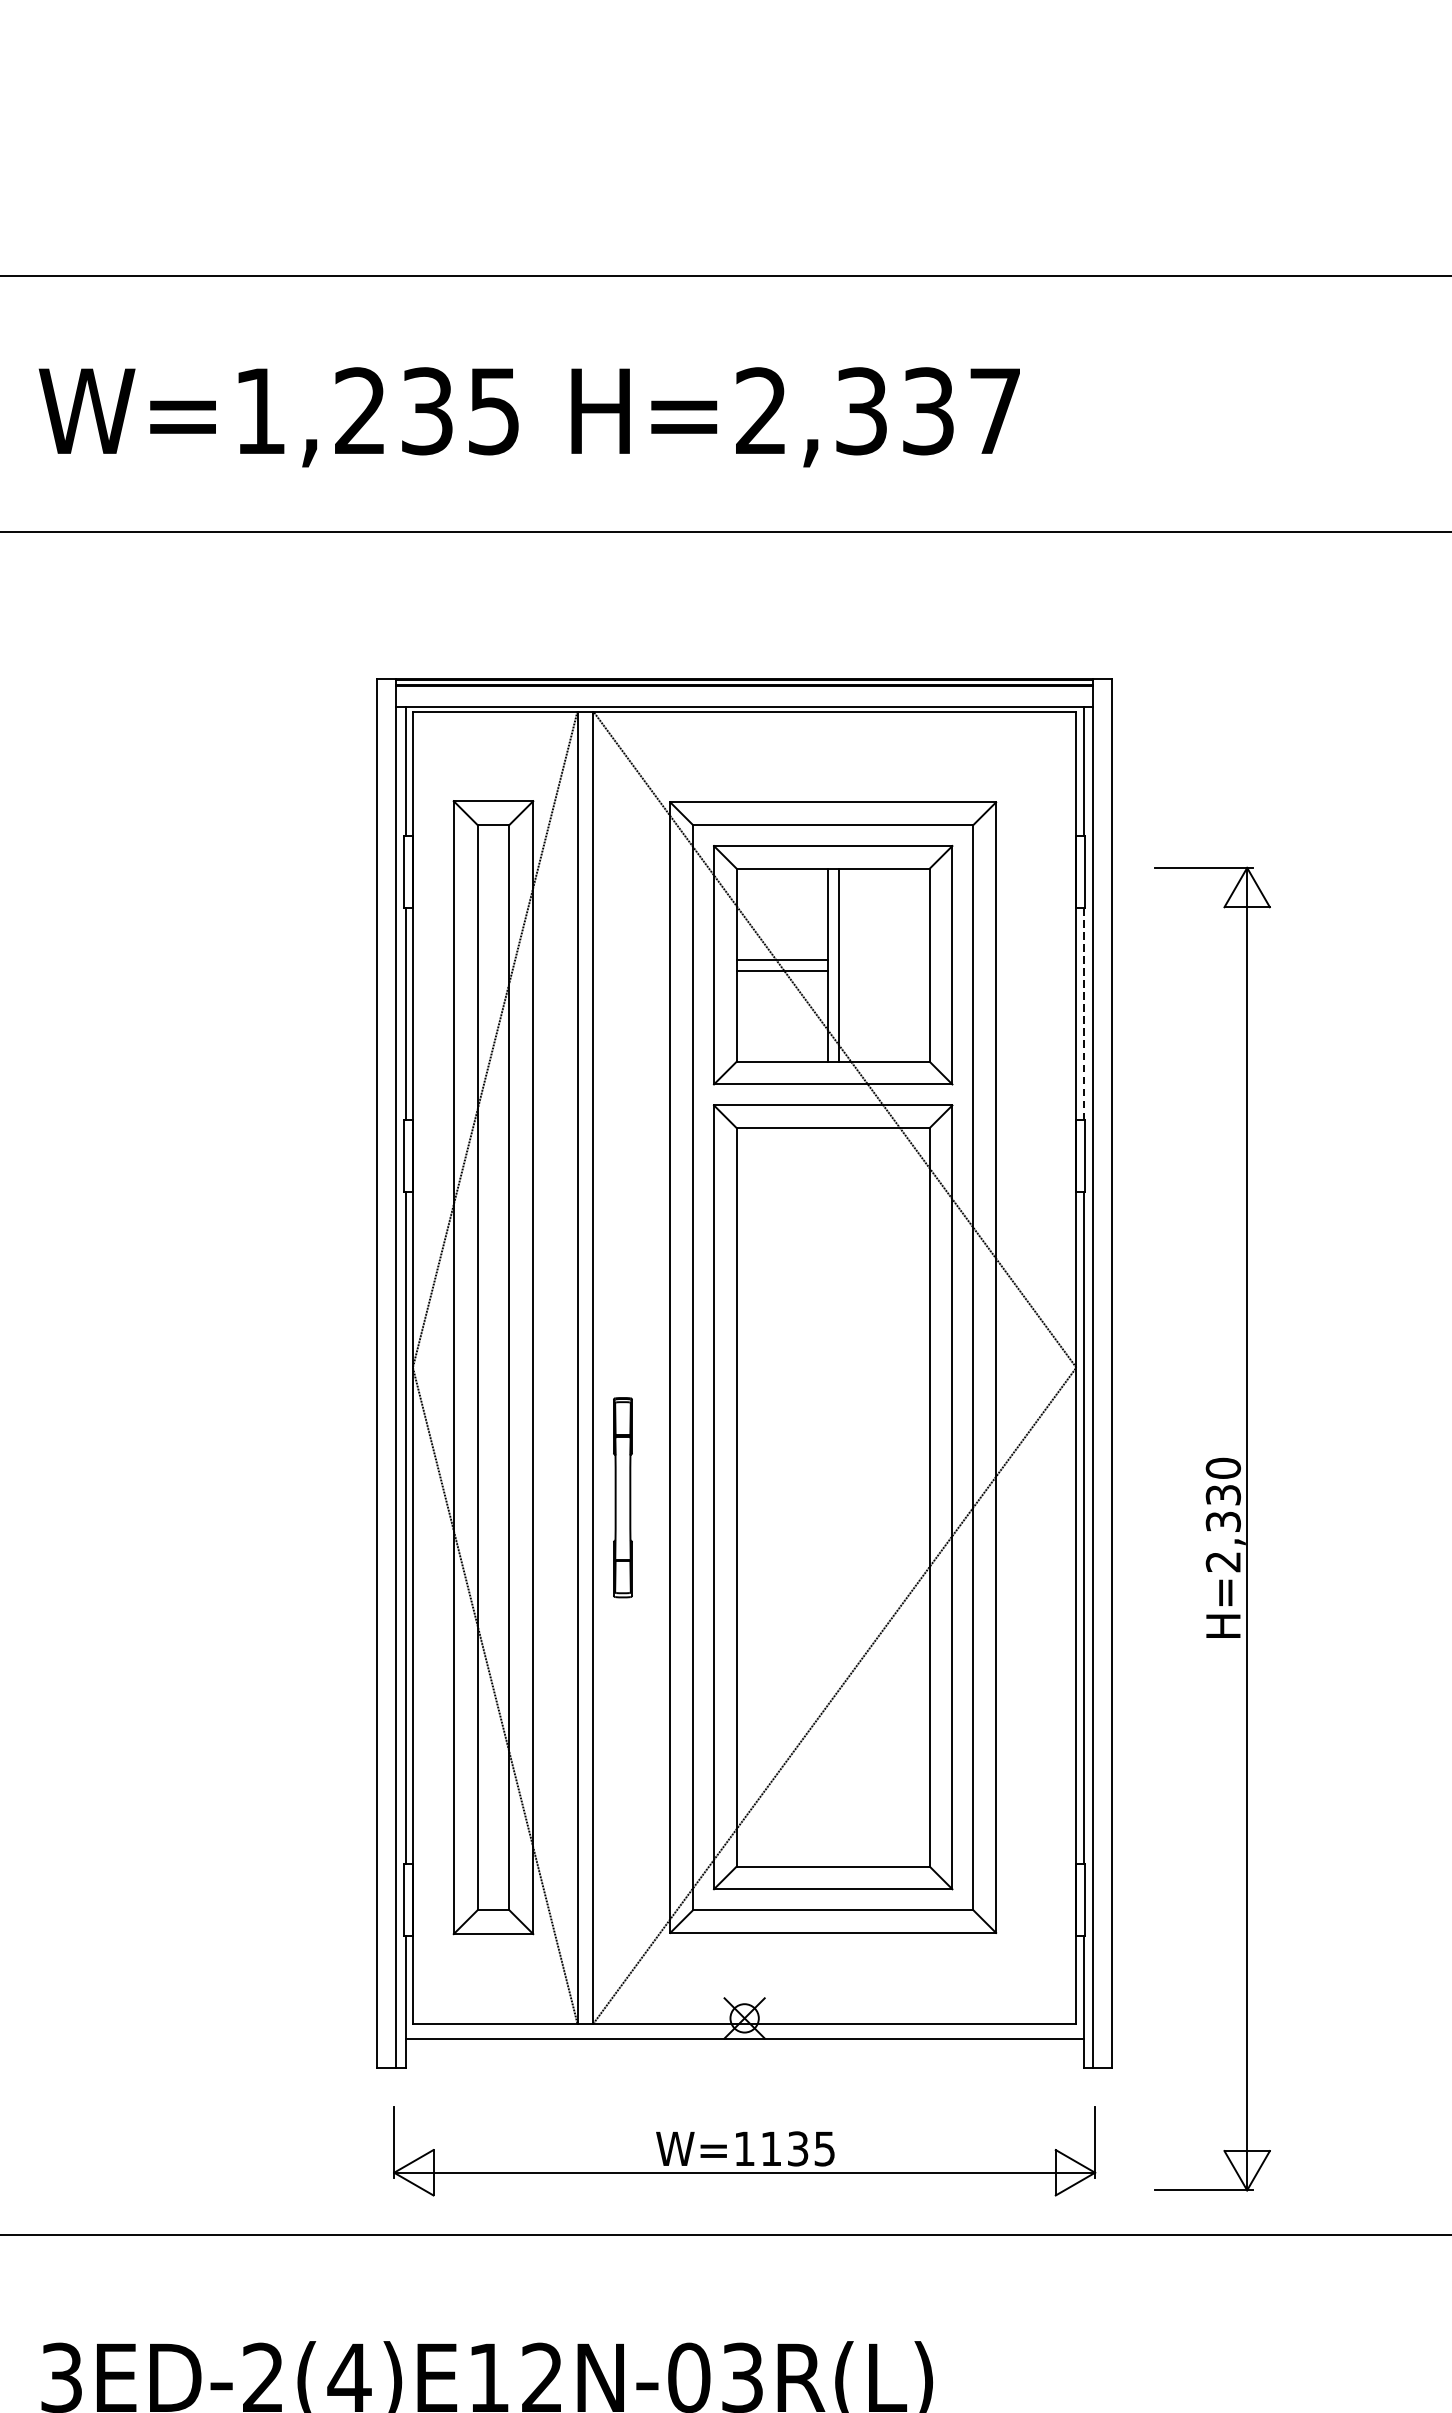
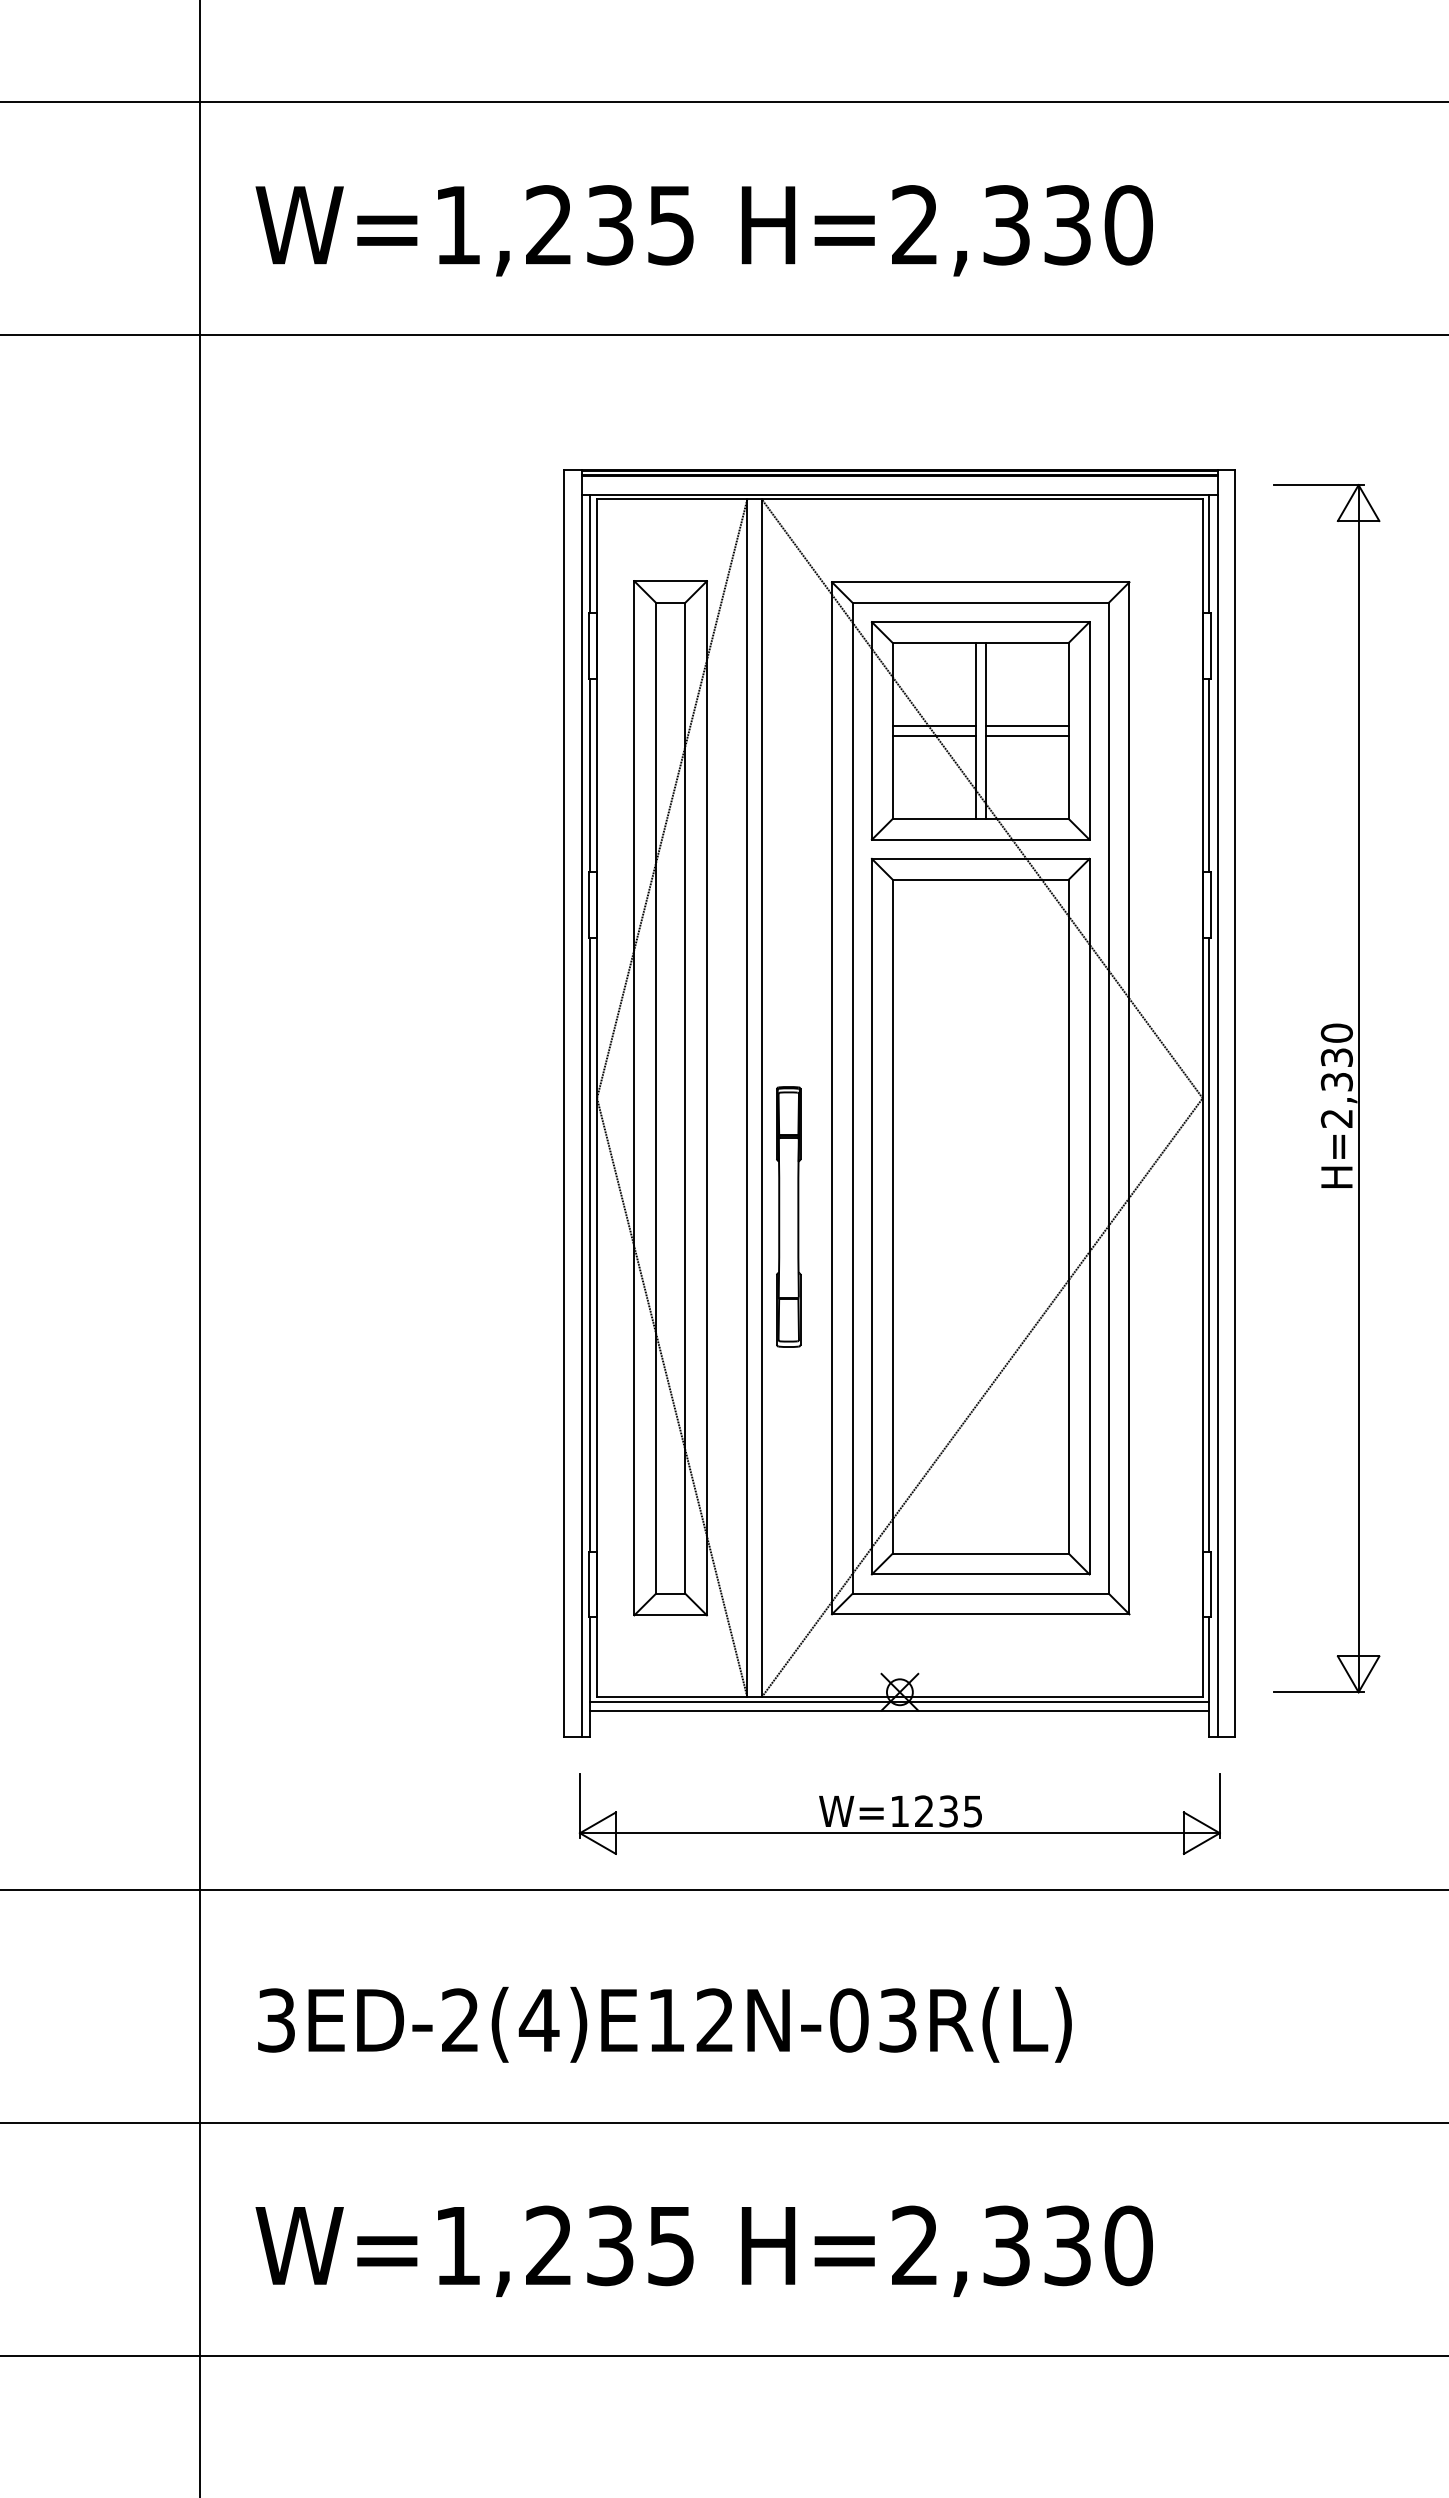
text: (995, 411) -> (1128, 225), H=2,337 -> H=2,330
line: (883, 959) -> (1026, 725), added
line: (883, 971) -> (1026, 736), added
line: (1083, 1014) -> (1209, 775), dashed -> solid
part: (622, 1497) -> (788, 1216), size x1.43
part: (1211, 1528) -> (1326, 1088), moved
line: (744, 2028) -> (899, 1701), added
text: (770, 2147) -> (923, 1810), W=1135 -> W=1235

